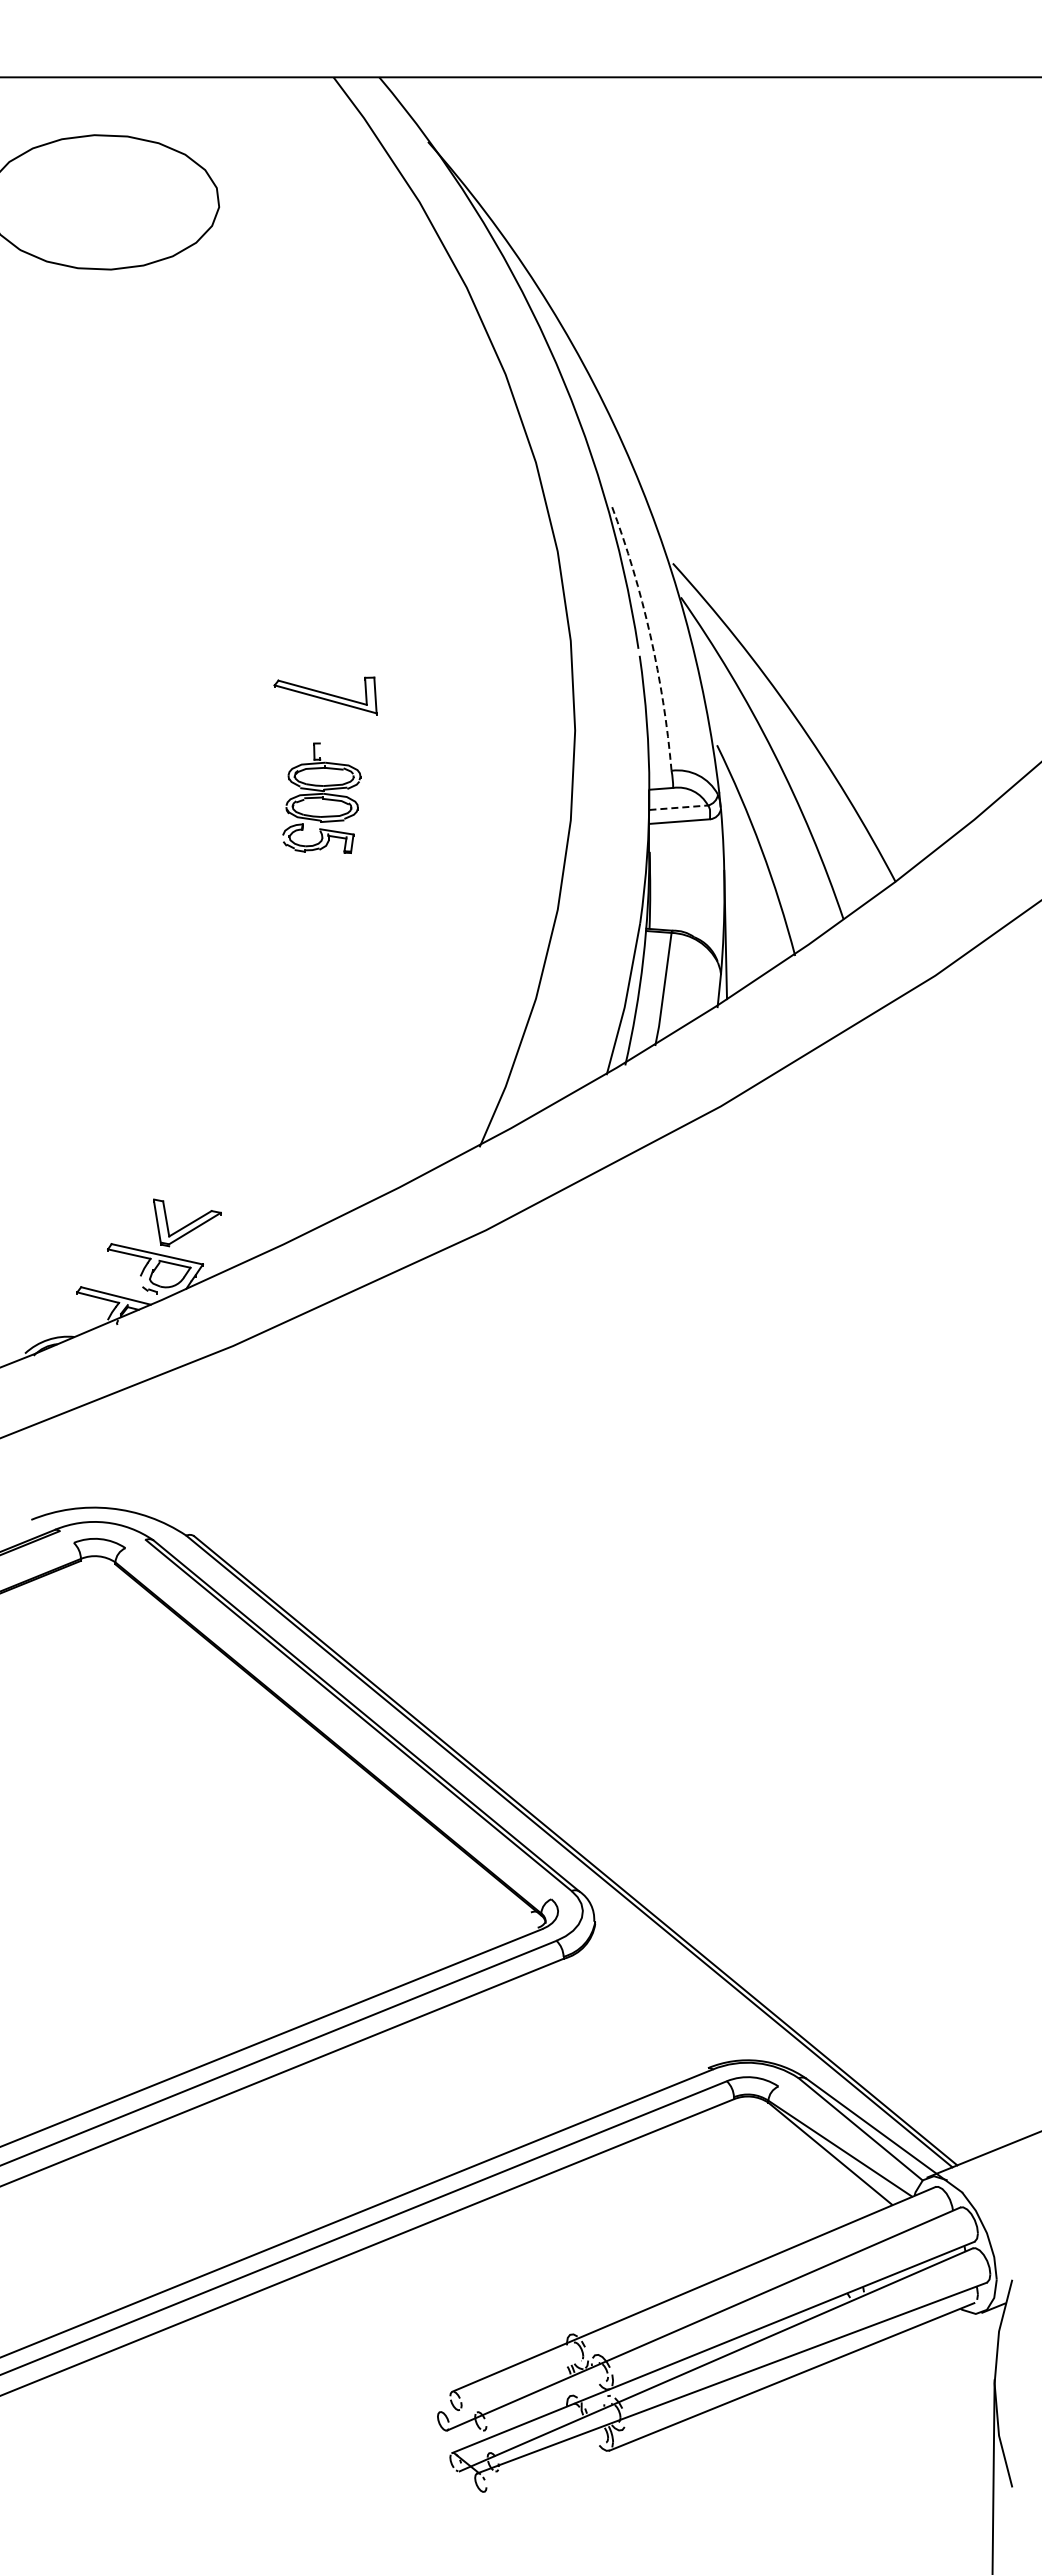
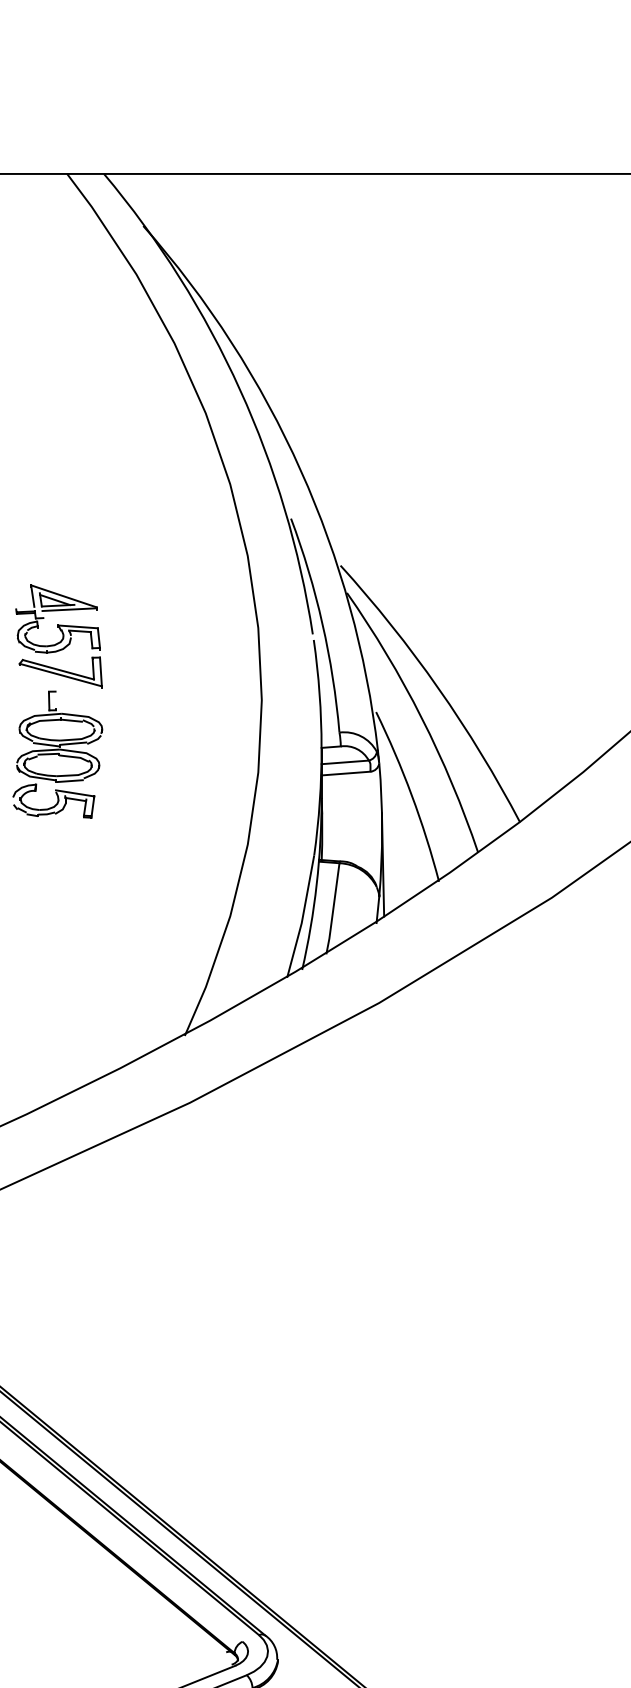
arc: (650, 635) -> (322, 623), dashed -> solid
part: (322, 636) -> (58, 624), added
part: (321, 798) -> (57, 754), size x1.43
line: (679, 807) -> (345, 762), dashed -> solid

